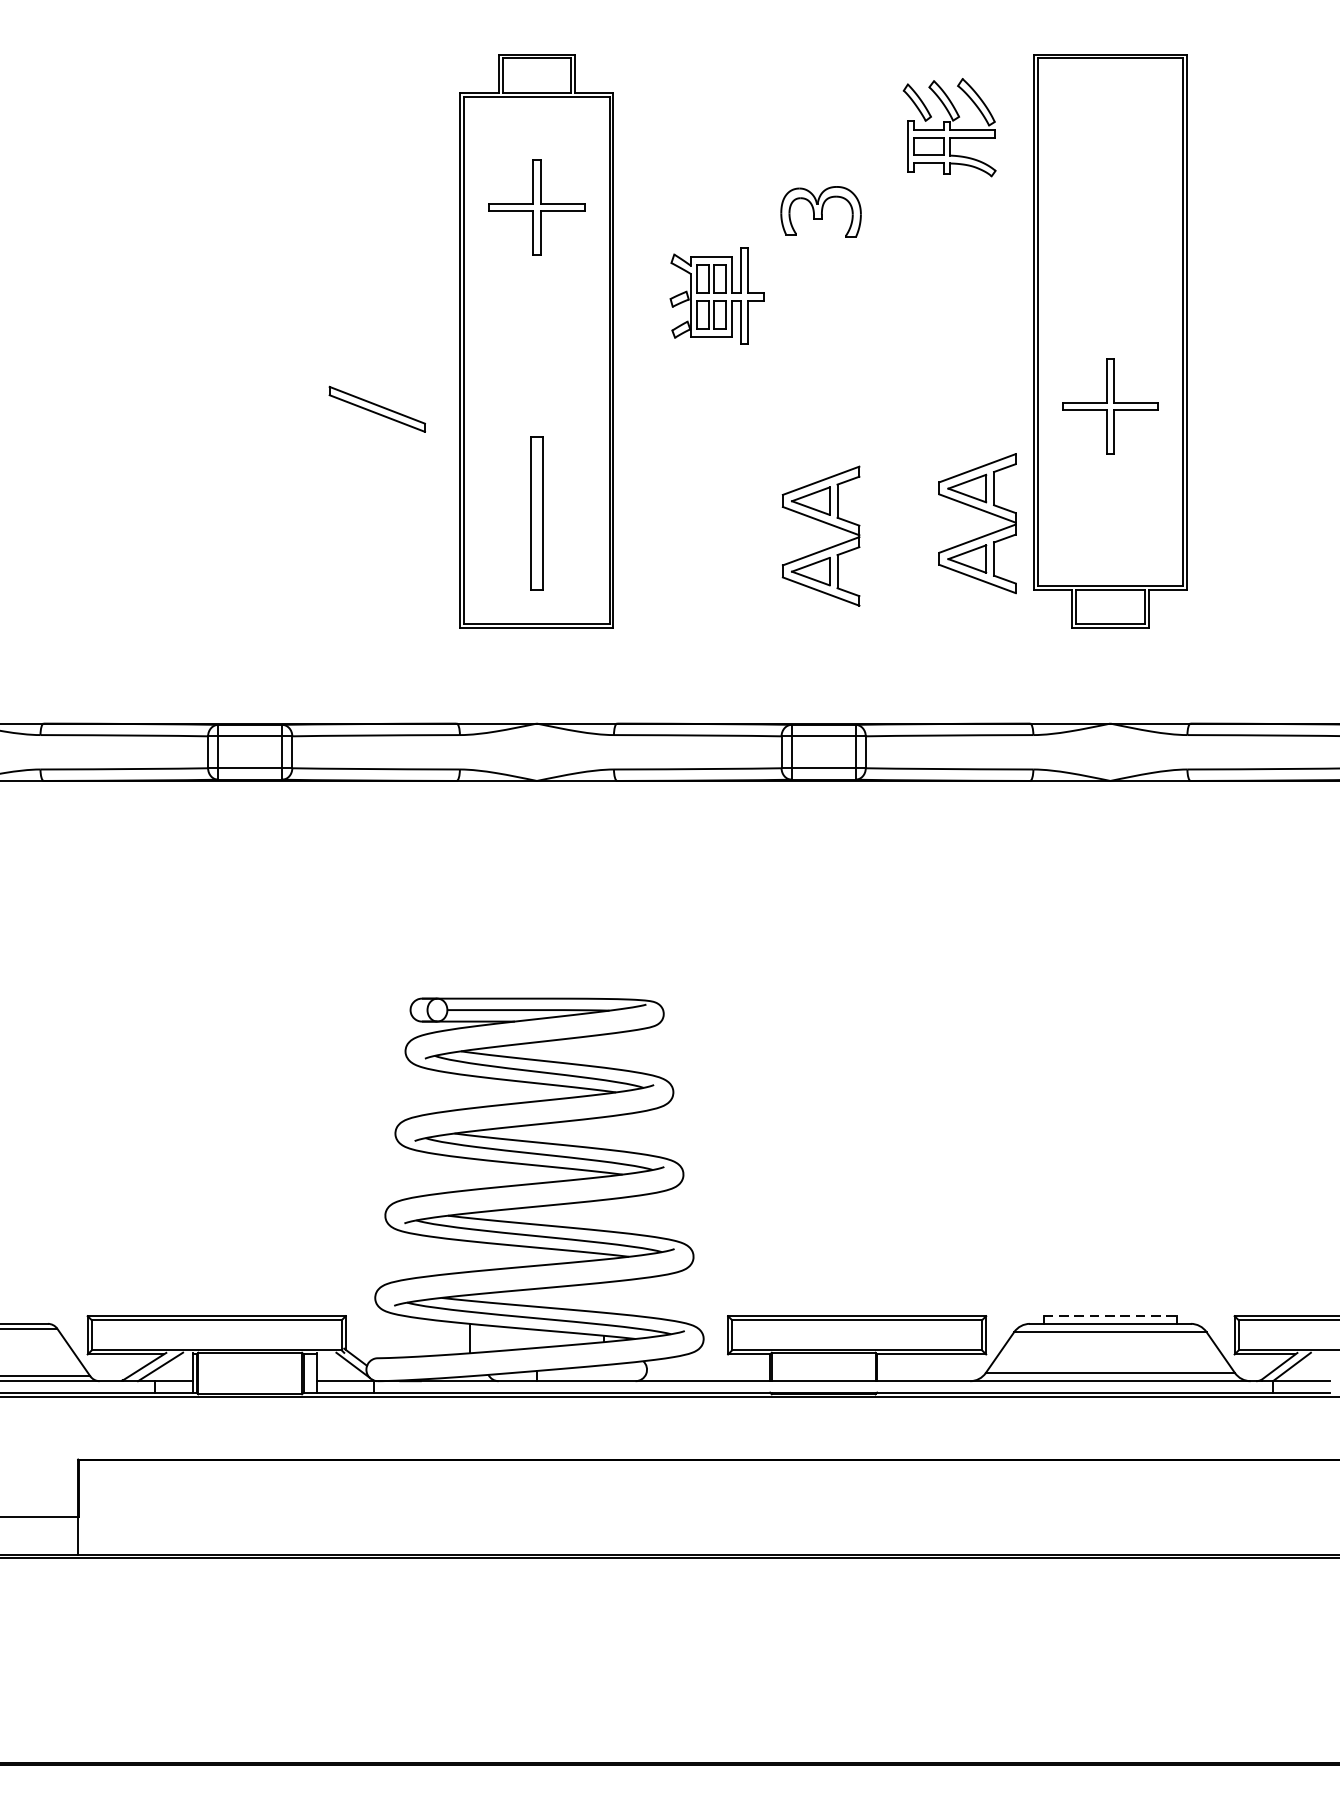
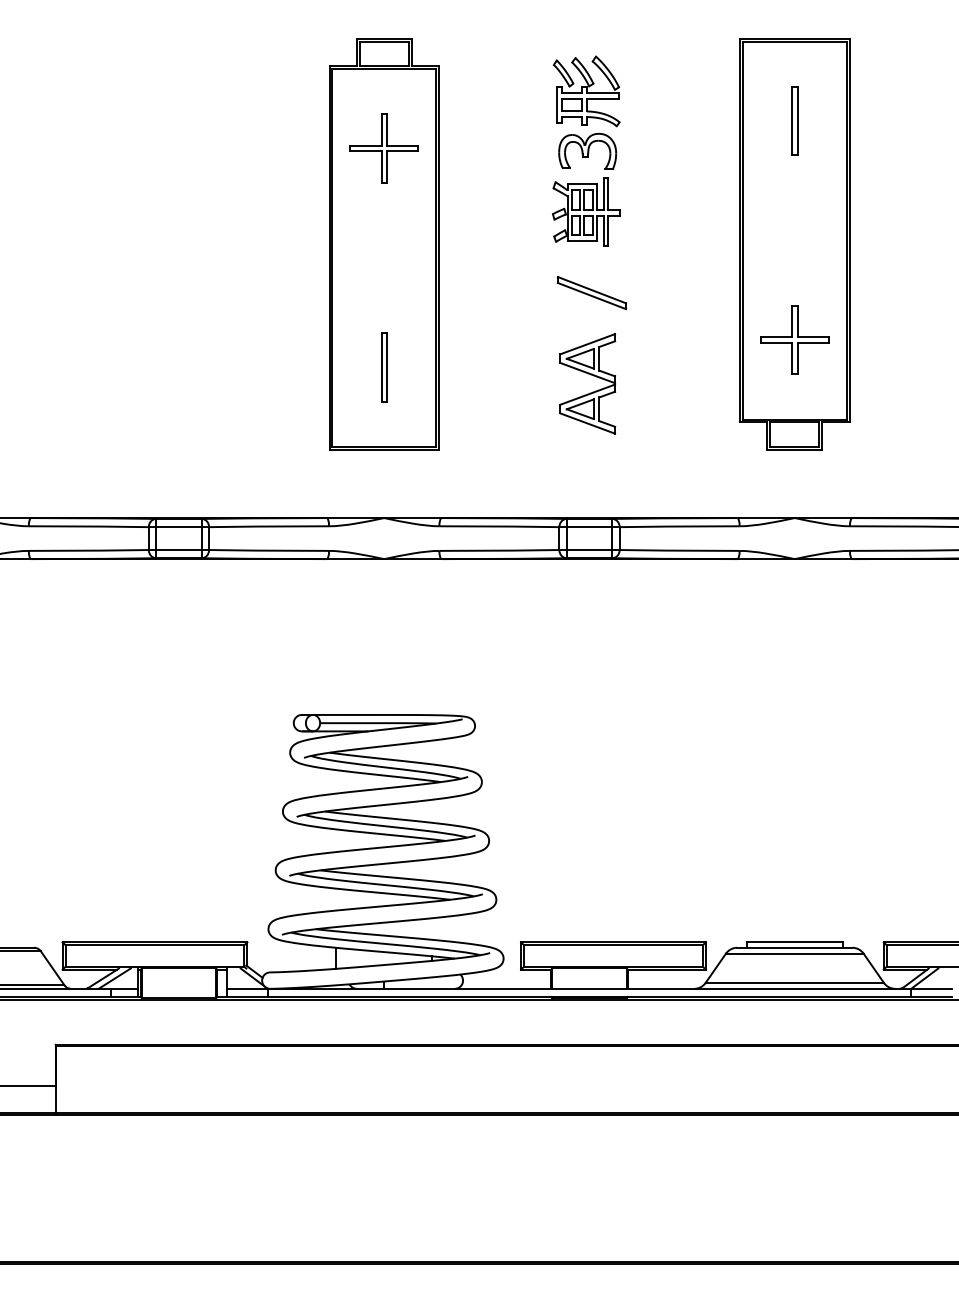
part: (949, 127) -> (586, 91), moved
part: (1109, 168) -> (794, 120), added
part: (717, 295) -> (586, 211), moved
part: (1109, 405) -> (794, 339), moved
part: (376, 409) -> (591, 293), moved
part: (981, 511) -> (702, 366), removed
part: (537, 513) -> (384, 367), size x0.62
line: (1109, 1316) -> (794, 942), dashed -> solid

